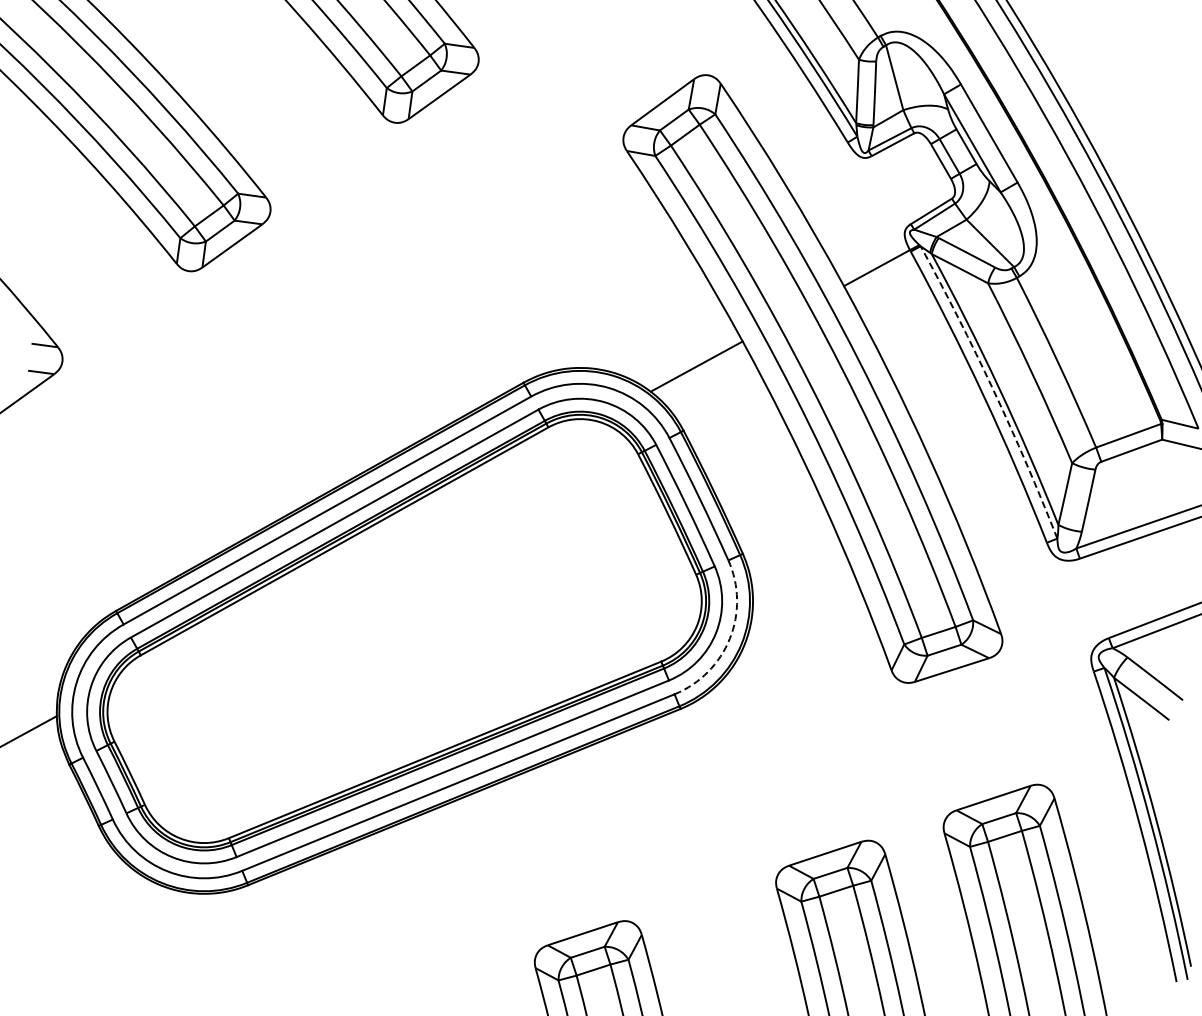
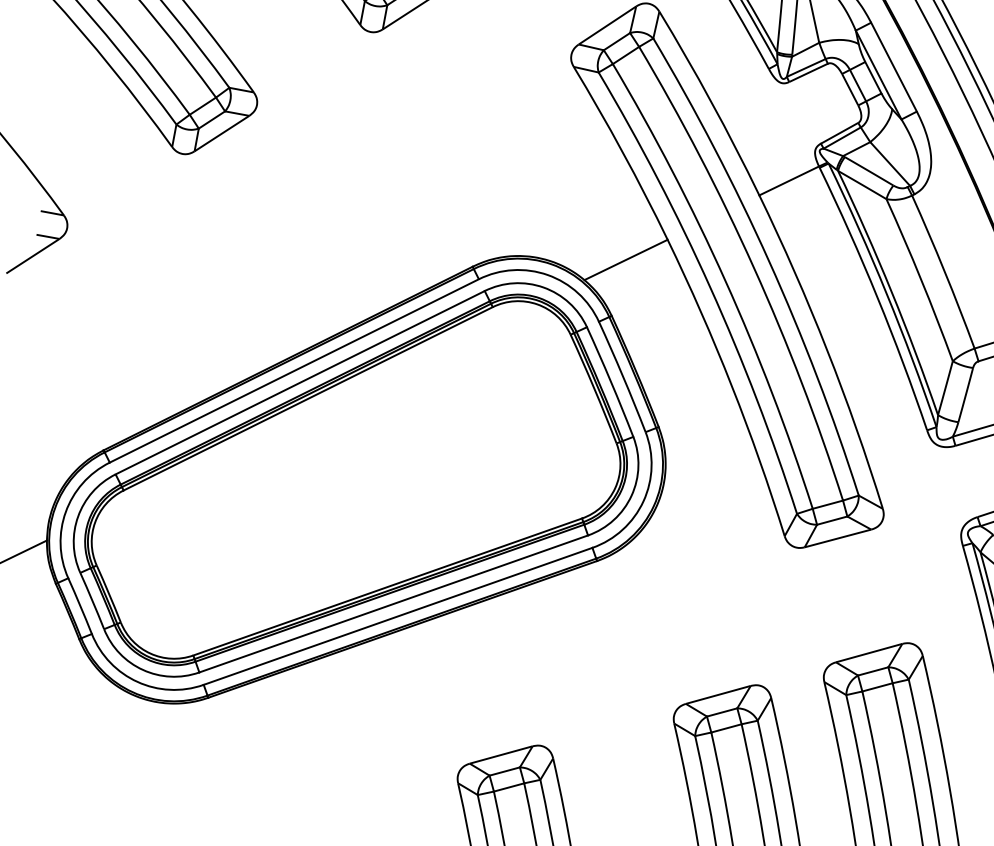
arc: (993, 390) -> (886, 293), dashed -> solid
arc: (729, 638) -> (643, 501), dashed -> solid

